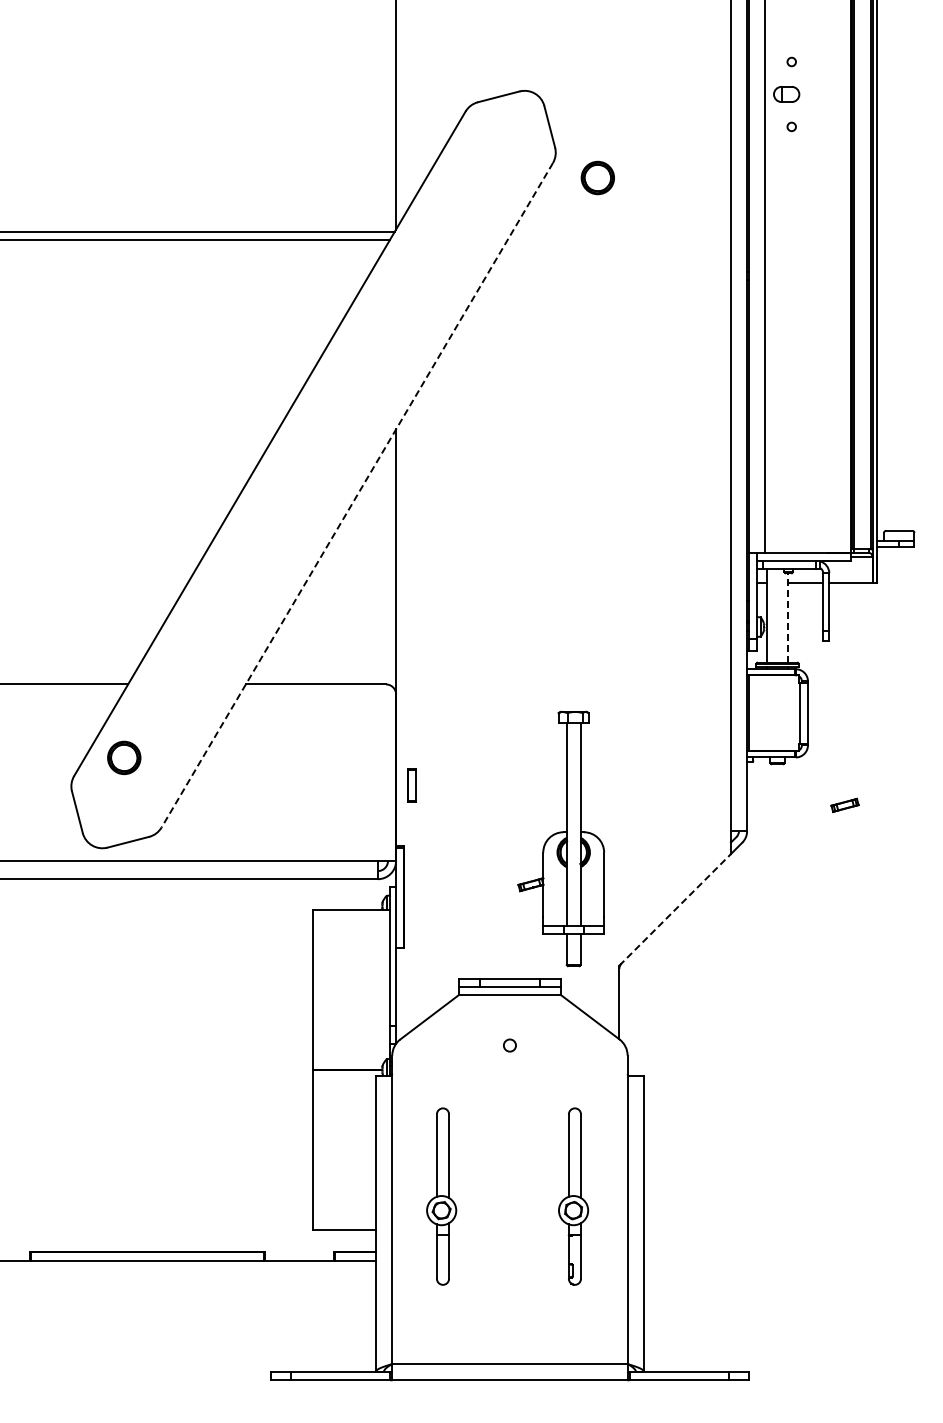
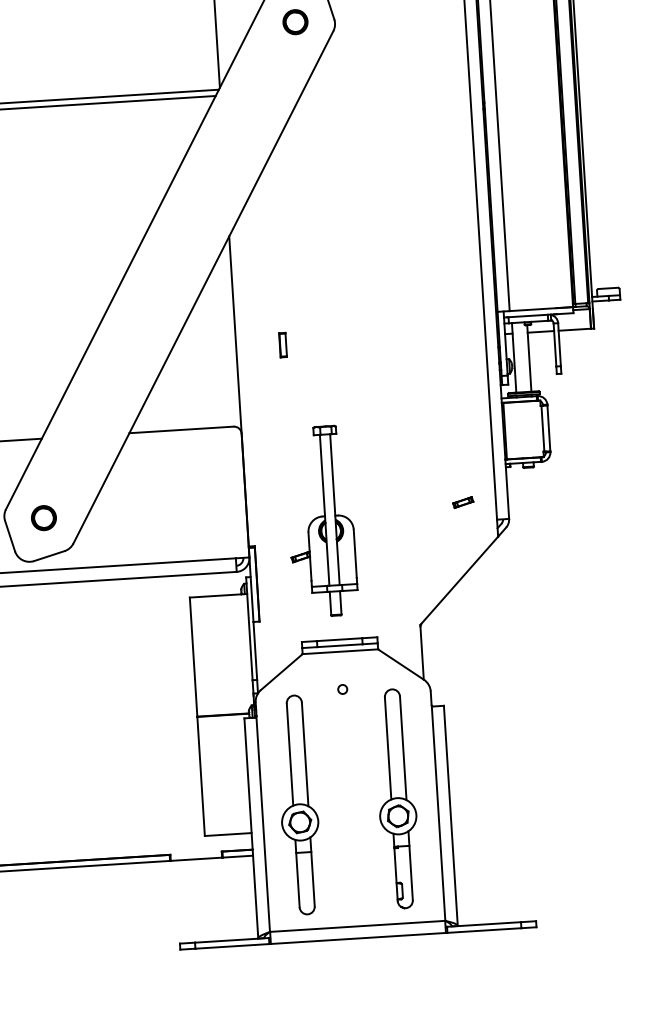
part: (597, 177) -> (295, 21), moved
line: (357, 495) -> (203, 287), dashed -> solid
line: (787, 617) -> (529, 358), dashed -> solid
part: (124, 757) -> (44, 517), moved
part: (411, 785) -> (282, 345), moved
part: (844, 804) -> (462, 501), moved
part: (560, 838) -> (320, 521), moved
line: (675, 909) -> (459, 580), dashed -> solid
part: (441, 1196) -> (298, 804), size x1.67
part: (573, 1196) -> (397, 798), size x1.67

